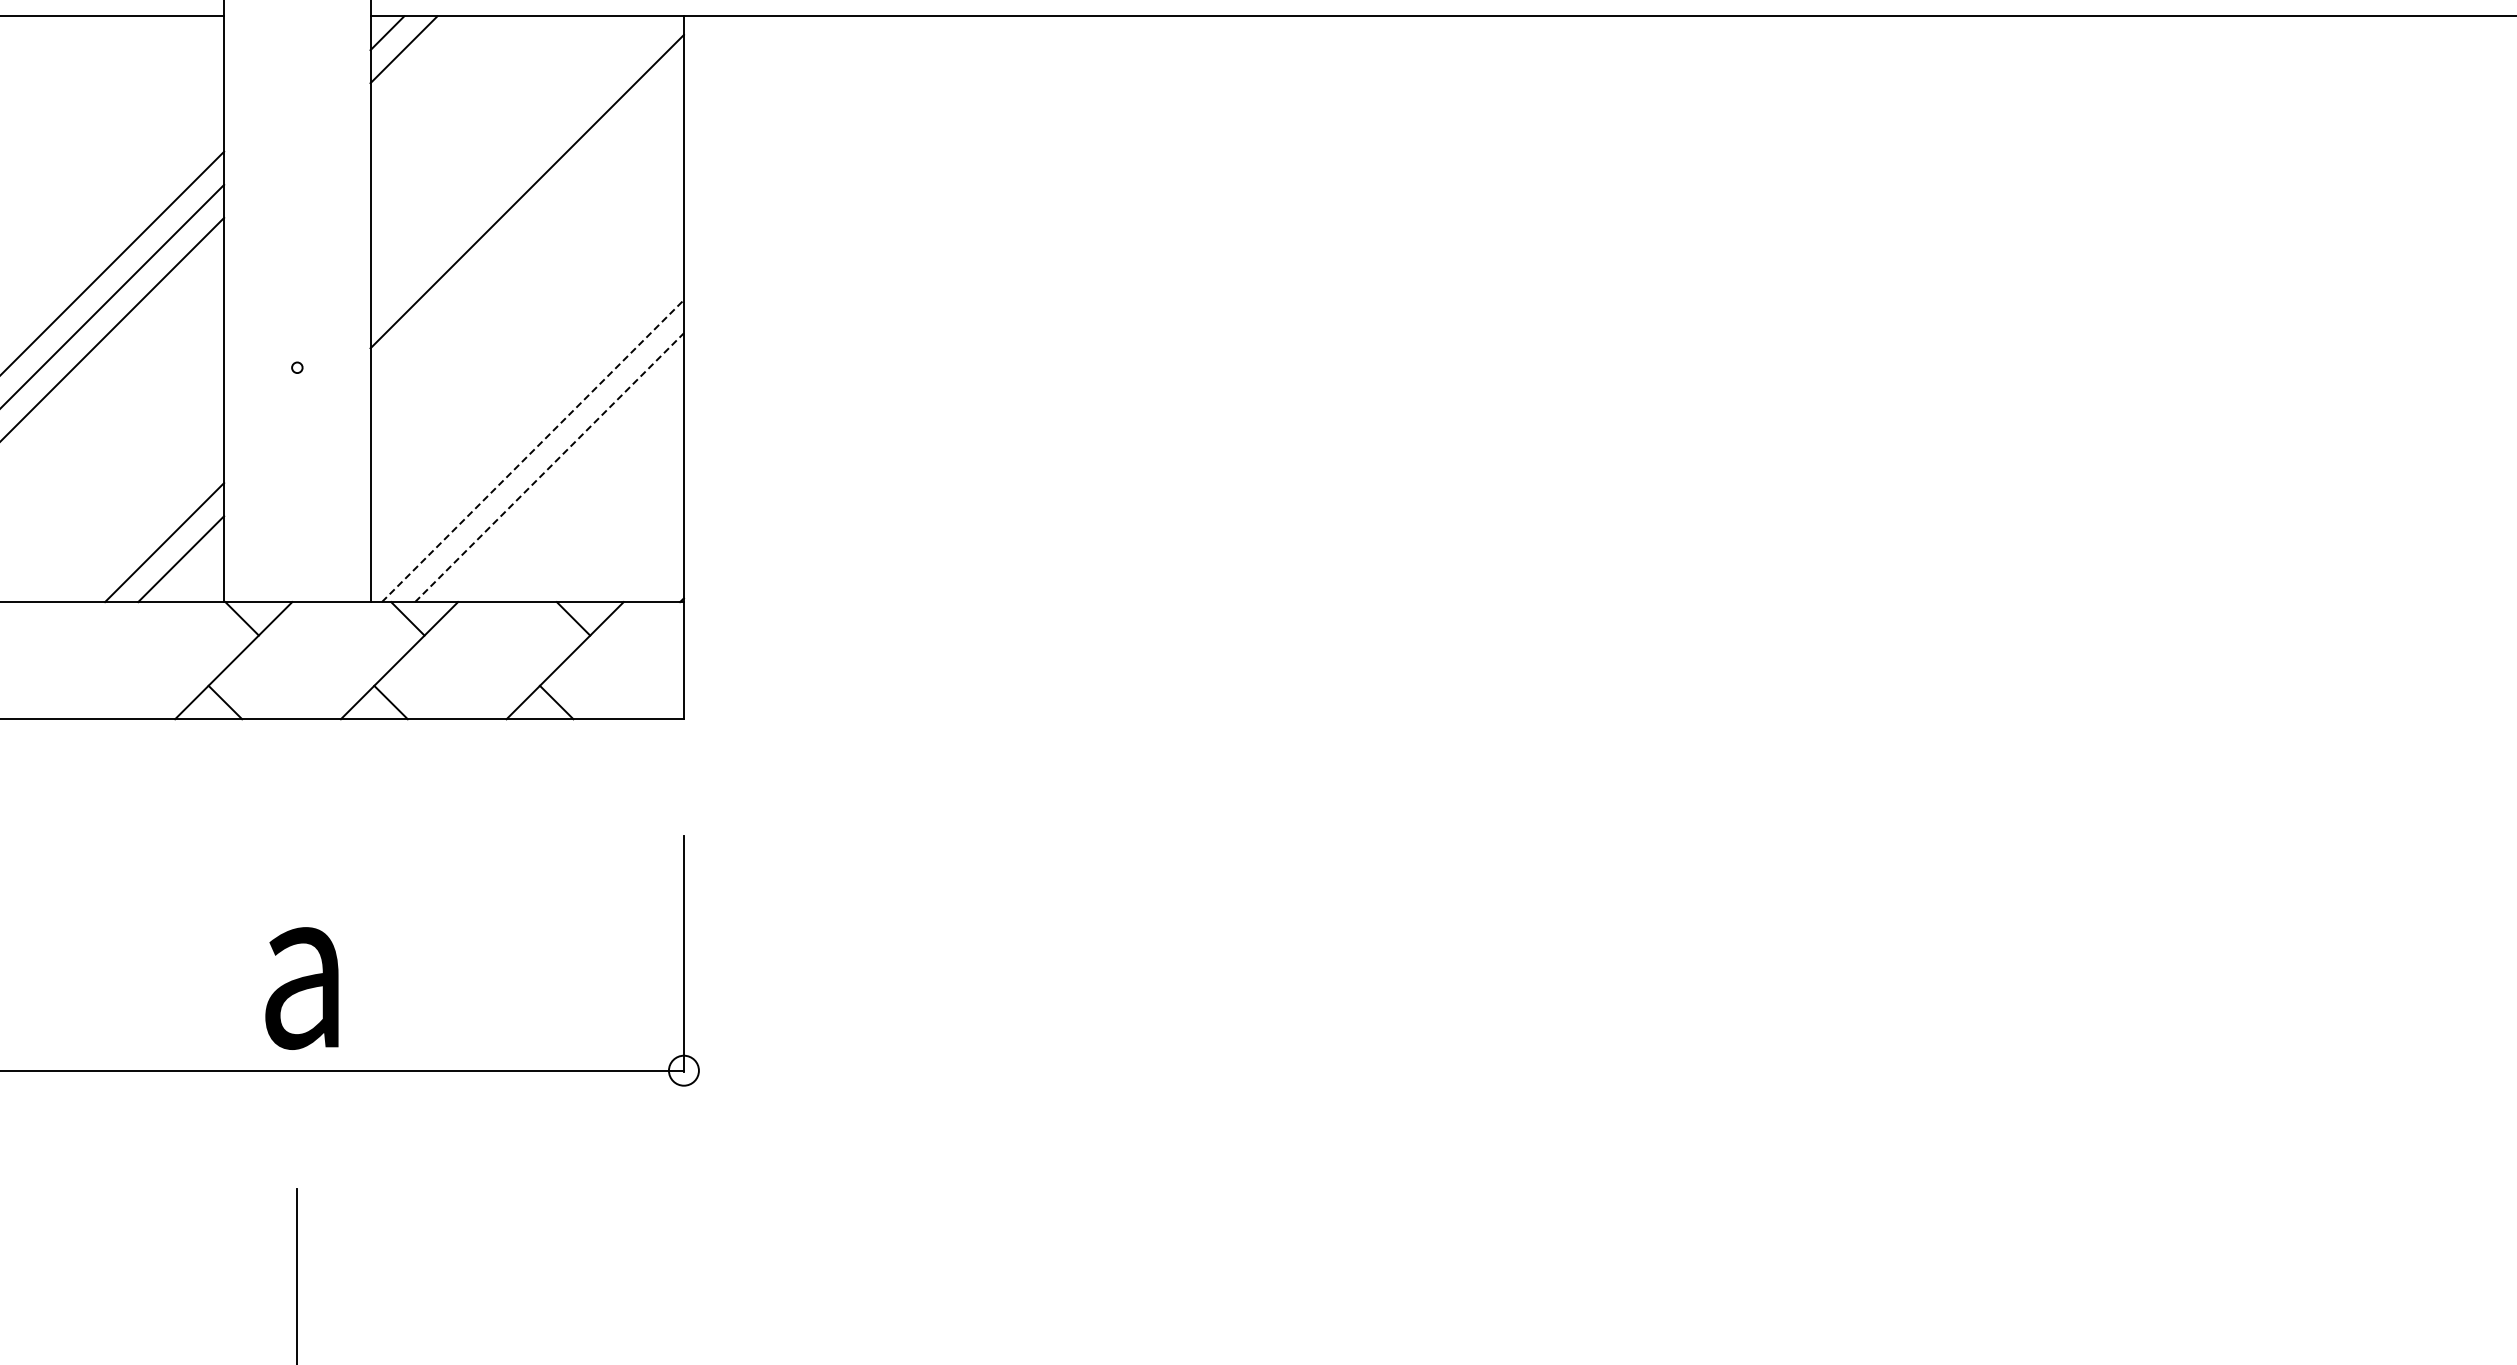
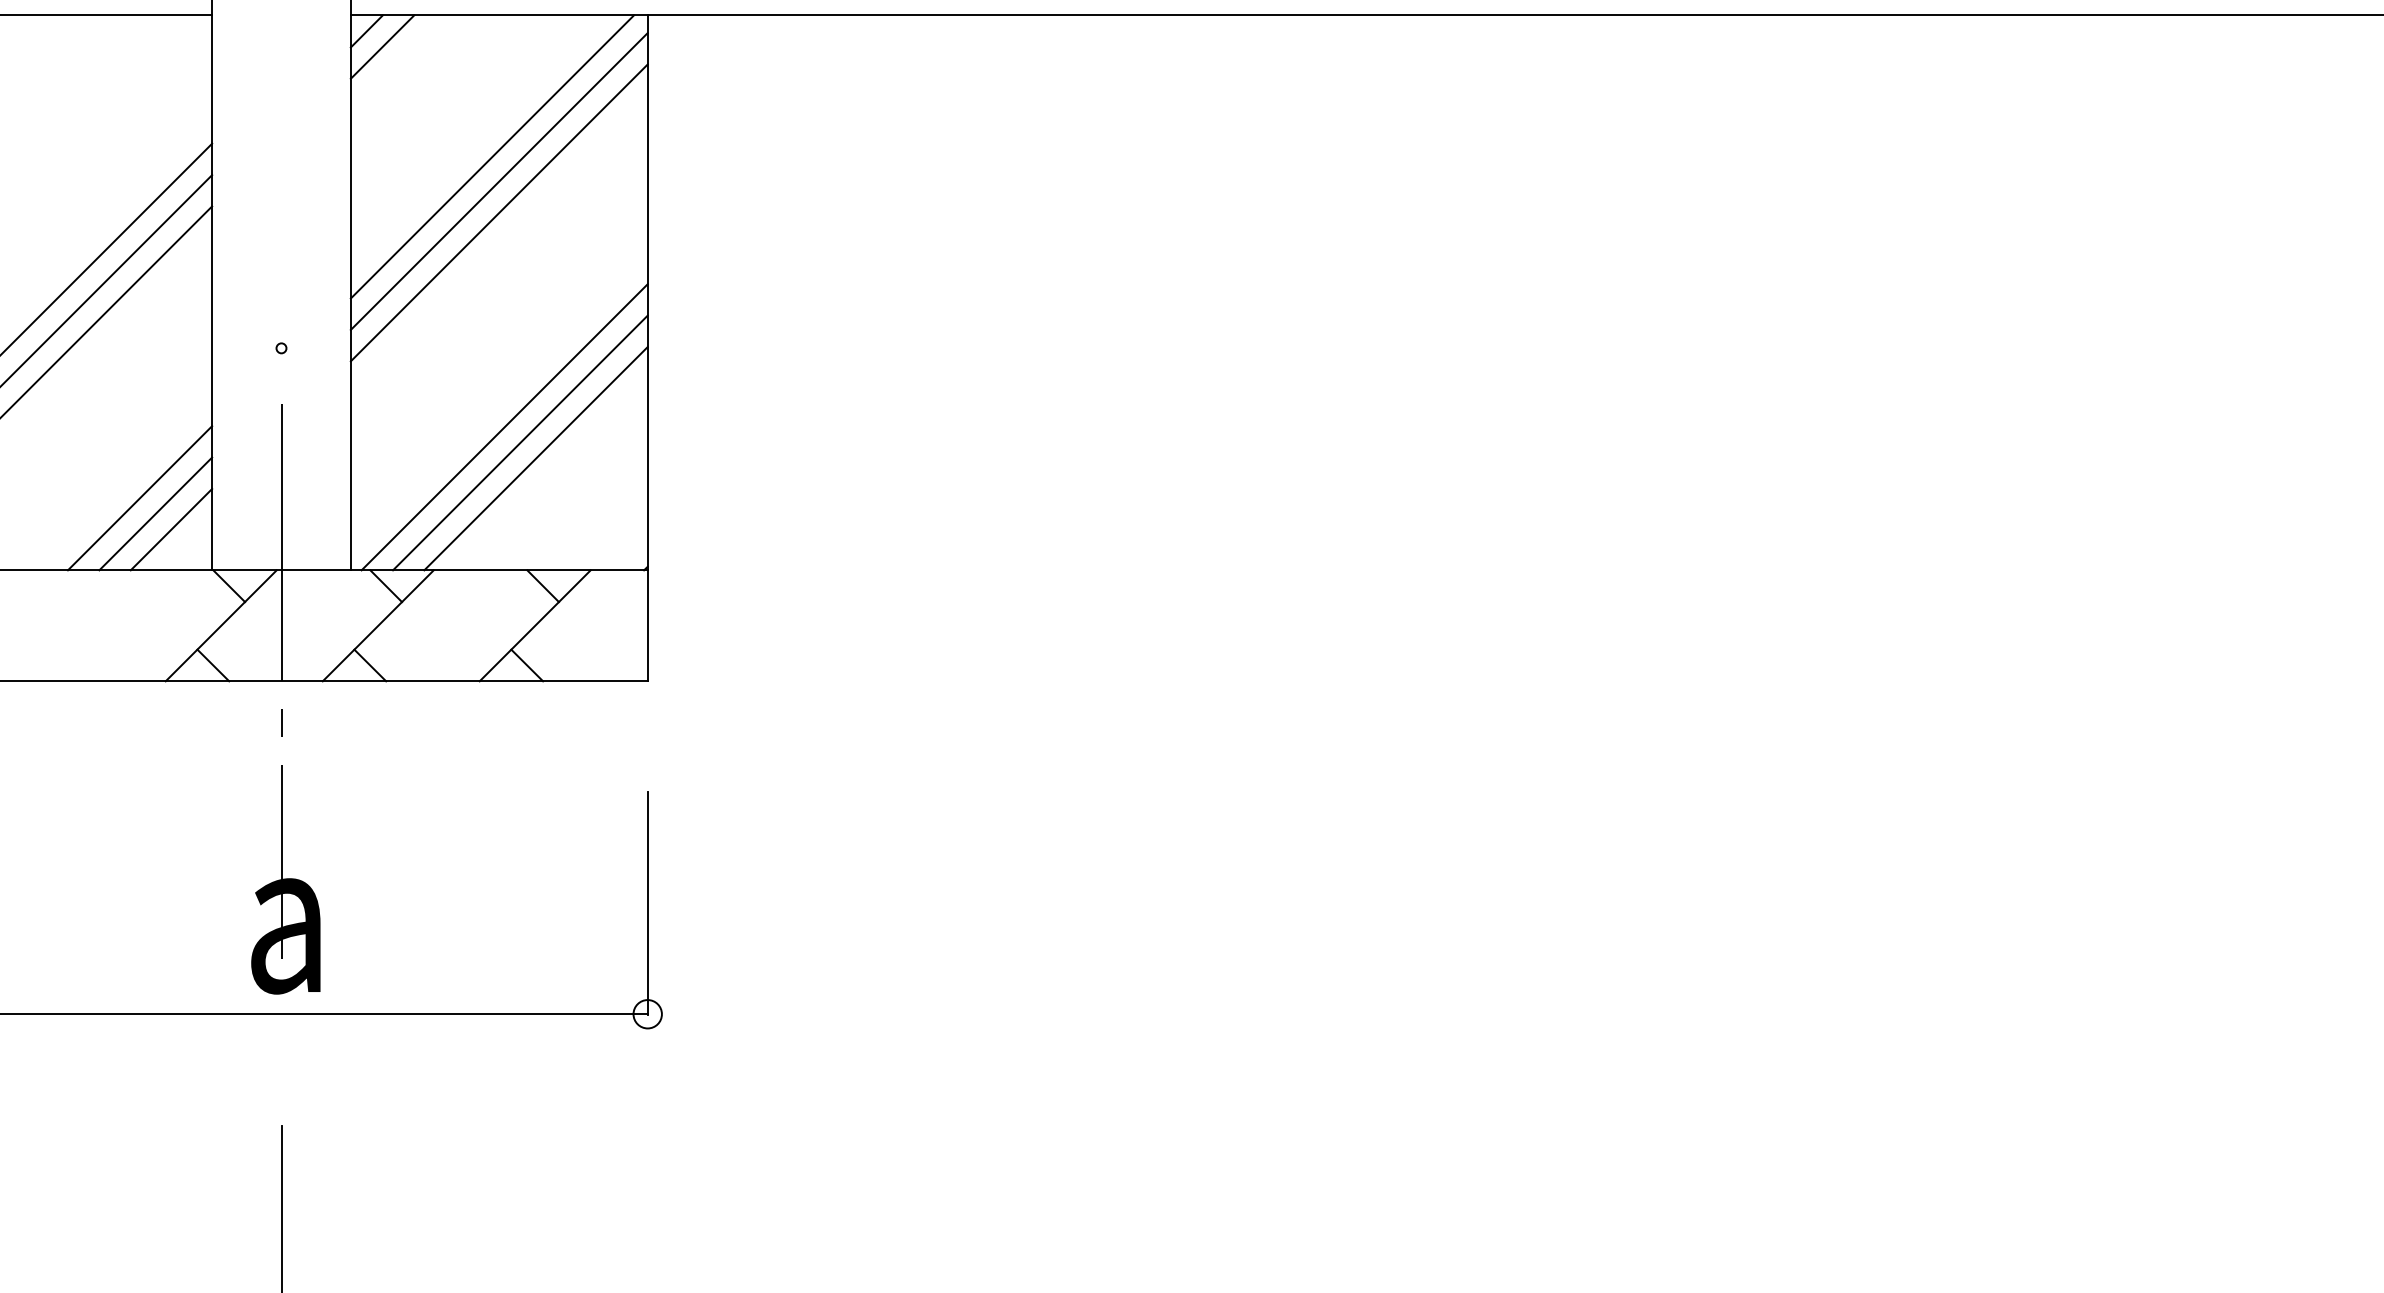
line: (519, 165) -> (491, 156), added
line: (526, 224) -> (498, 212), added
line: (532, 451) -> (504, 427), dashed -> solid
line: (549, 467) -> (520, 442), dashed -> solid
line: (565, 484) -> (535, 458), added
line: (147, 525) -> (139, 497), added
line: (297, 719) -> (281, 681), added

